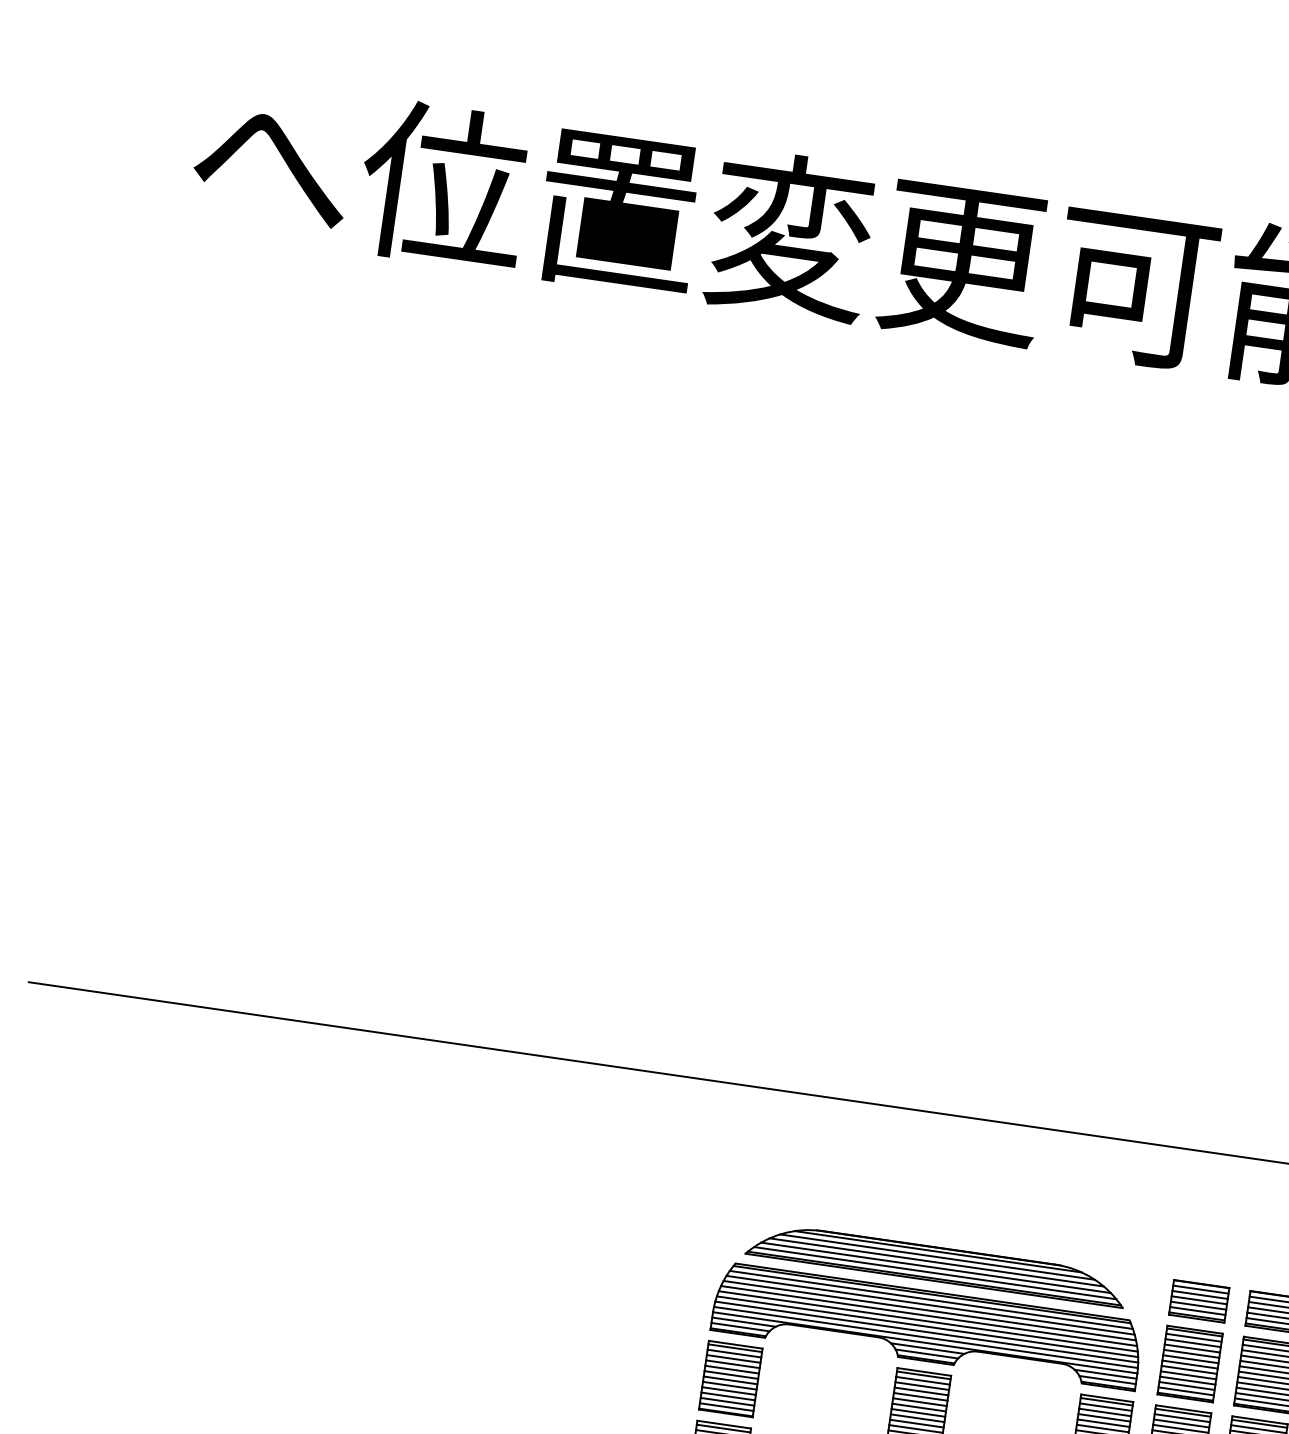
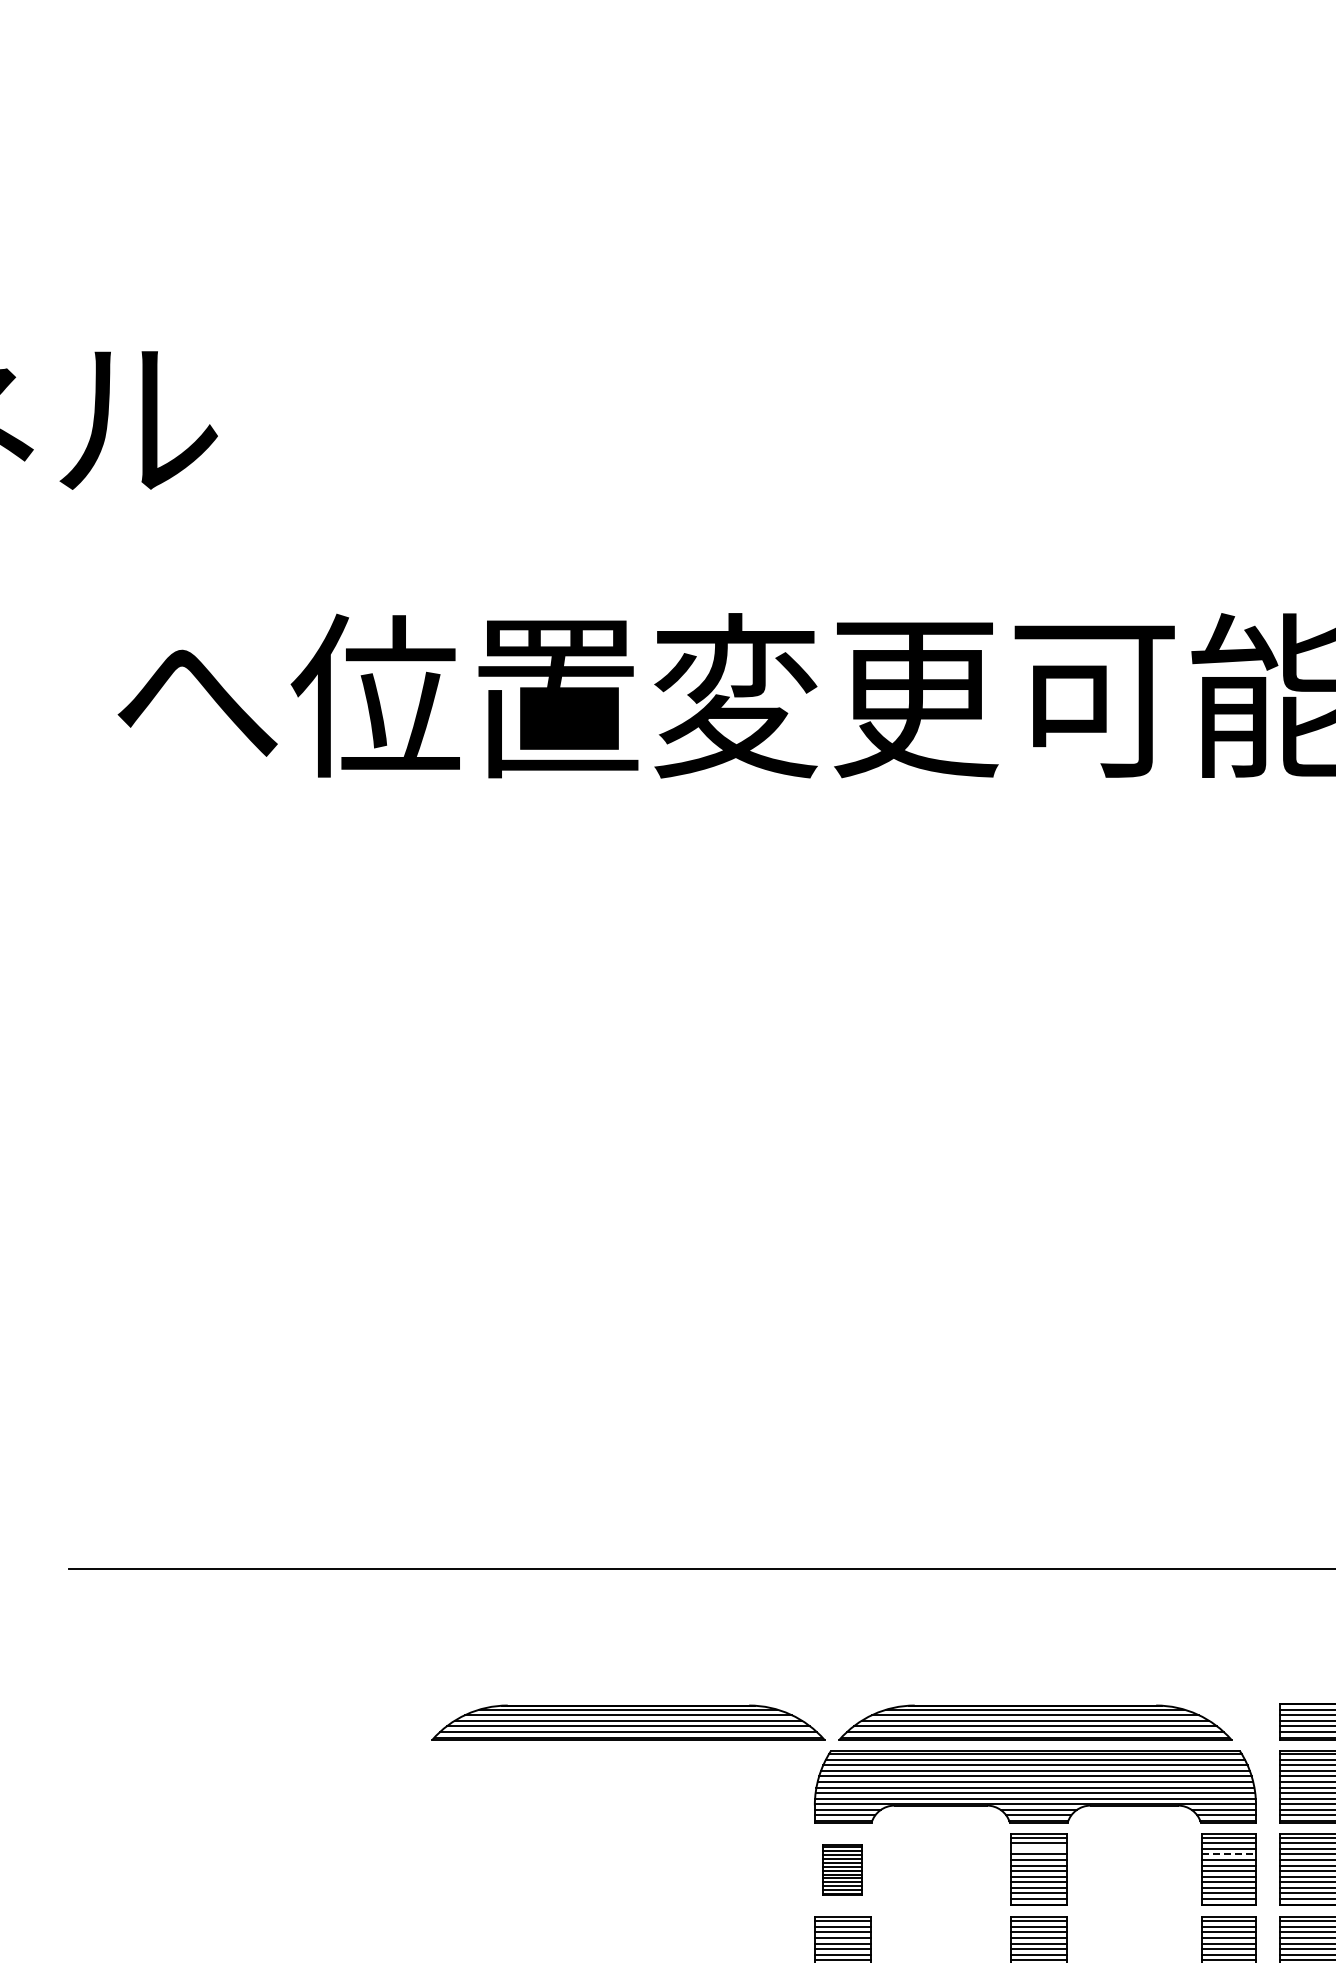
part: (545, 1207) -> (628, 1722), added
part: (730, 1378) -> (842, 1869), size x0.7
line: (922, 1385) -> (1038, 1848), removed
line: (1104, 1417) -> (1229, 1854), solid -> dashed

